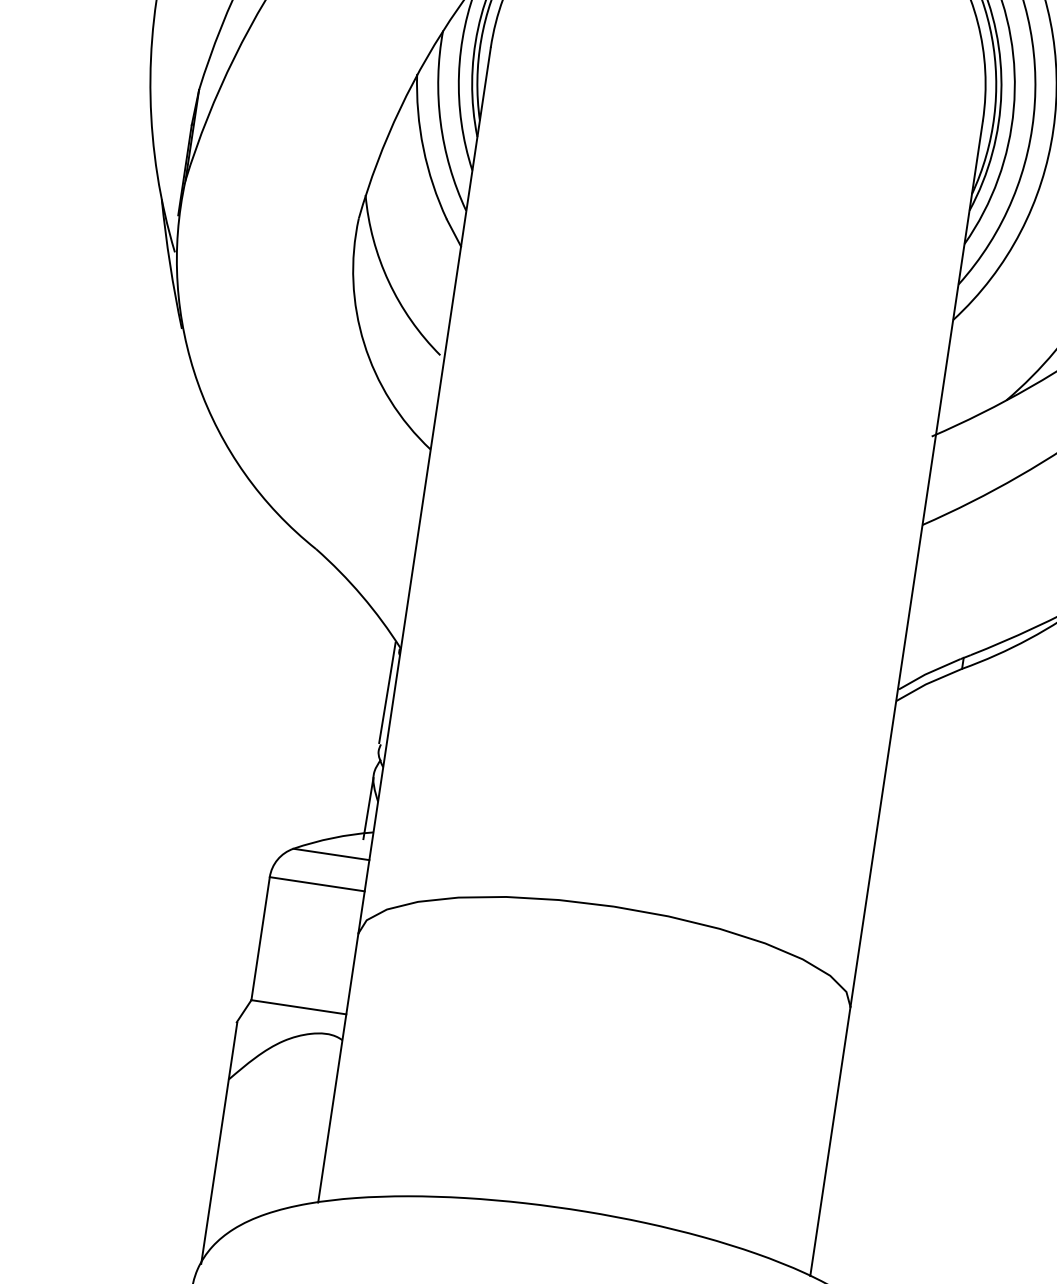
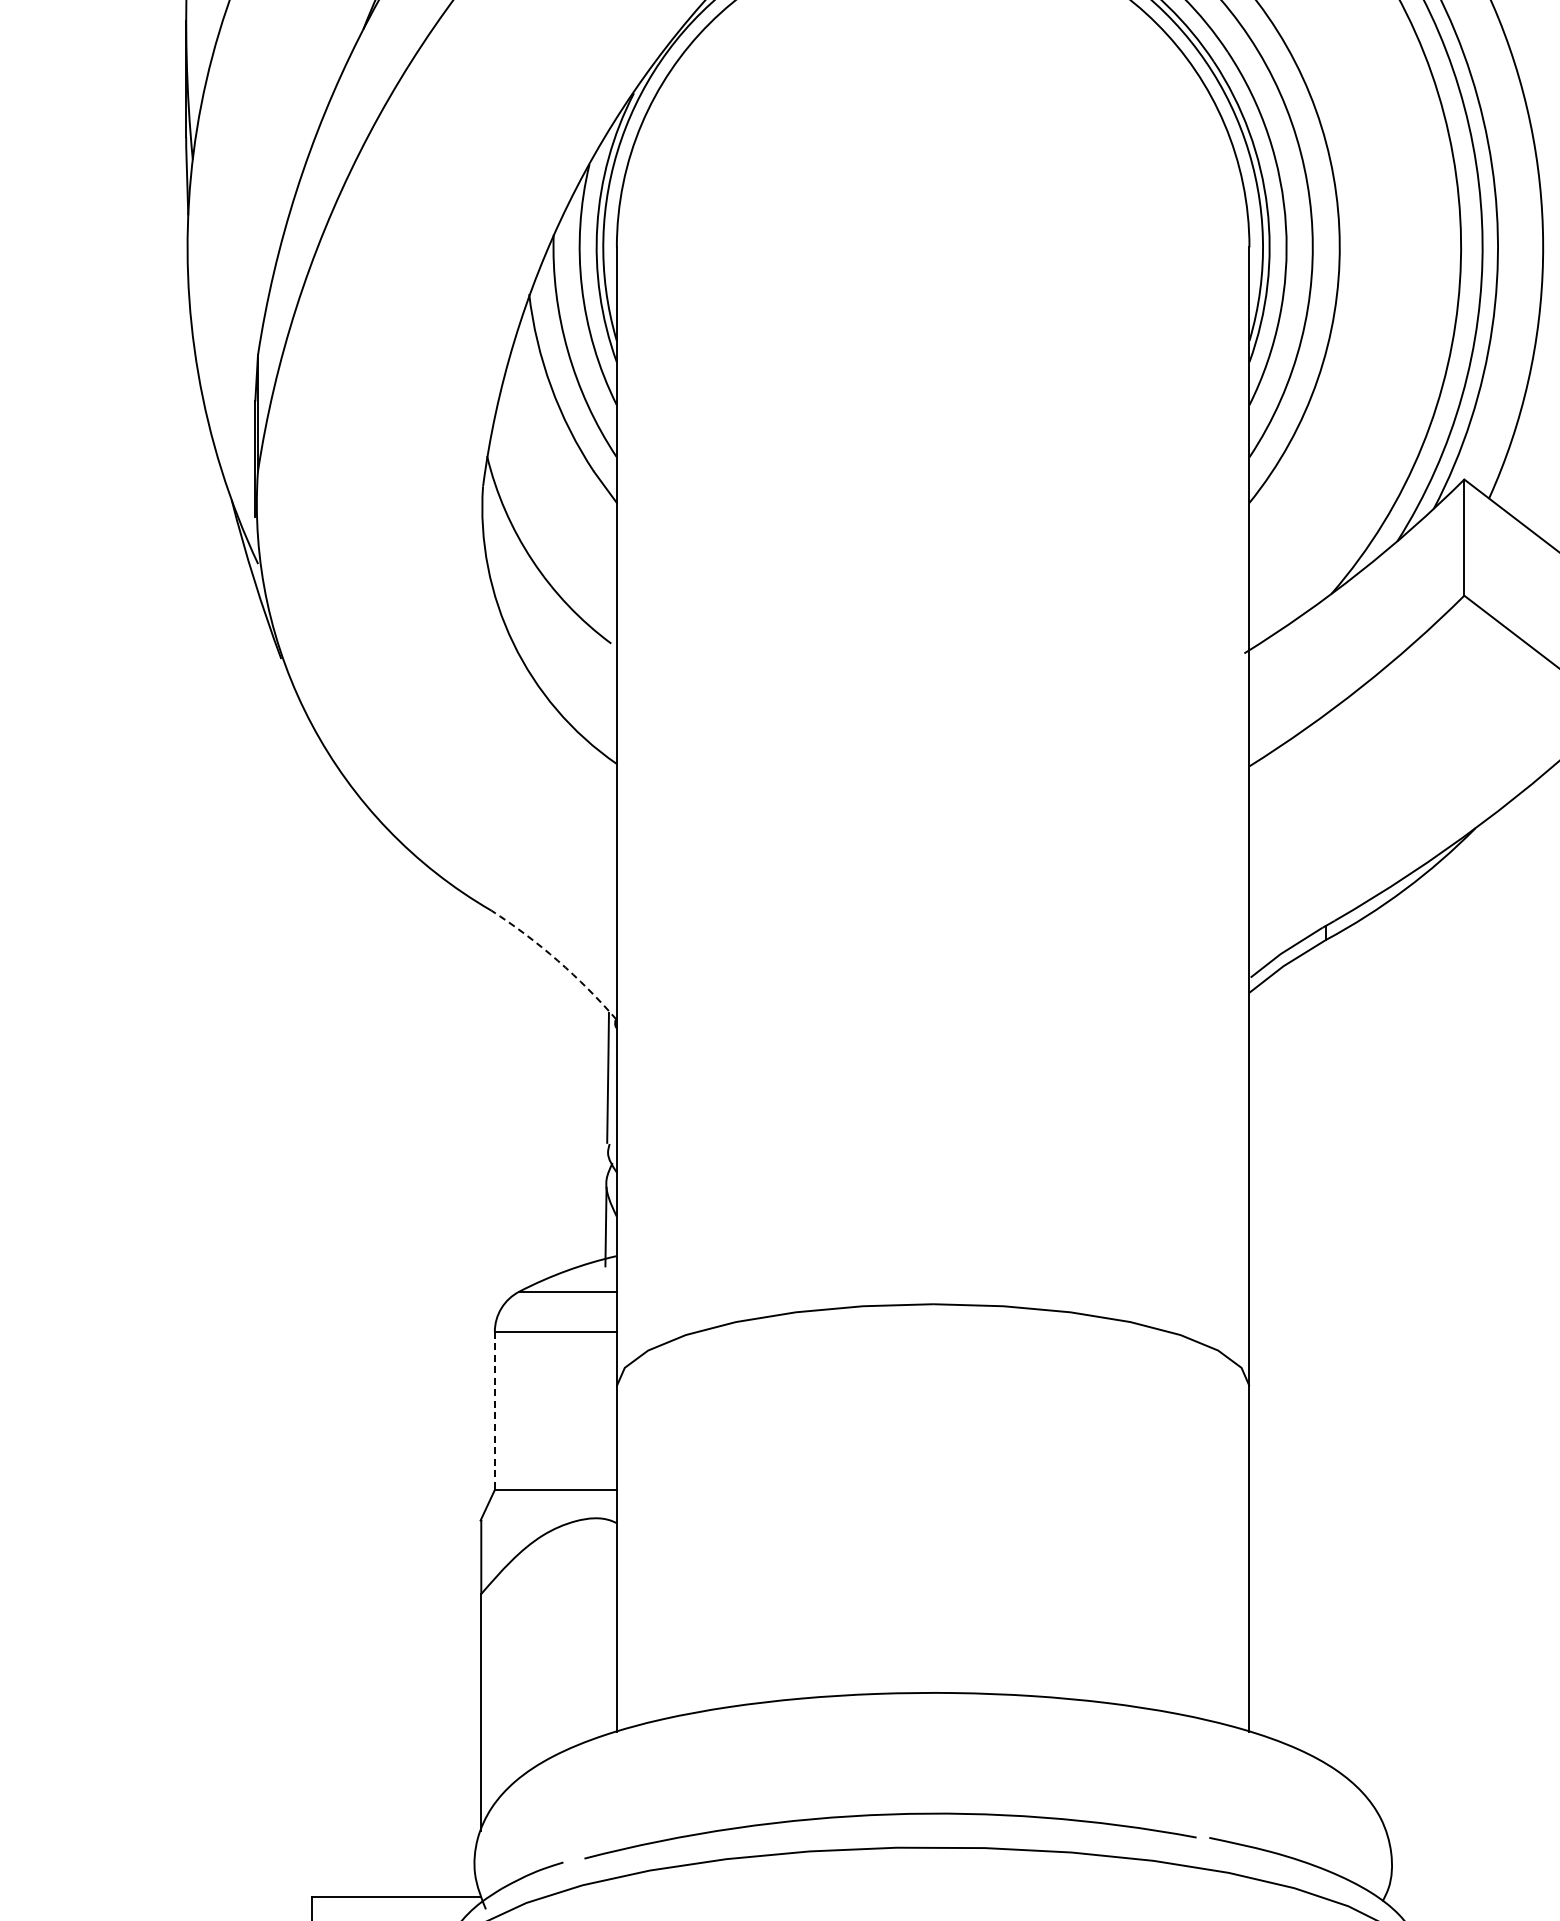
arc: (361, 595) -> (557, 960), solid -> dashed
line: (260, 939) -> (494, 1411), solid -> dashed

